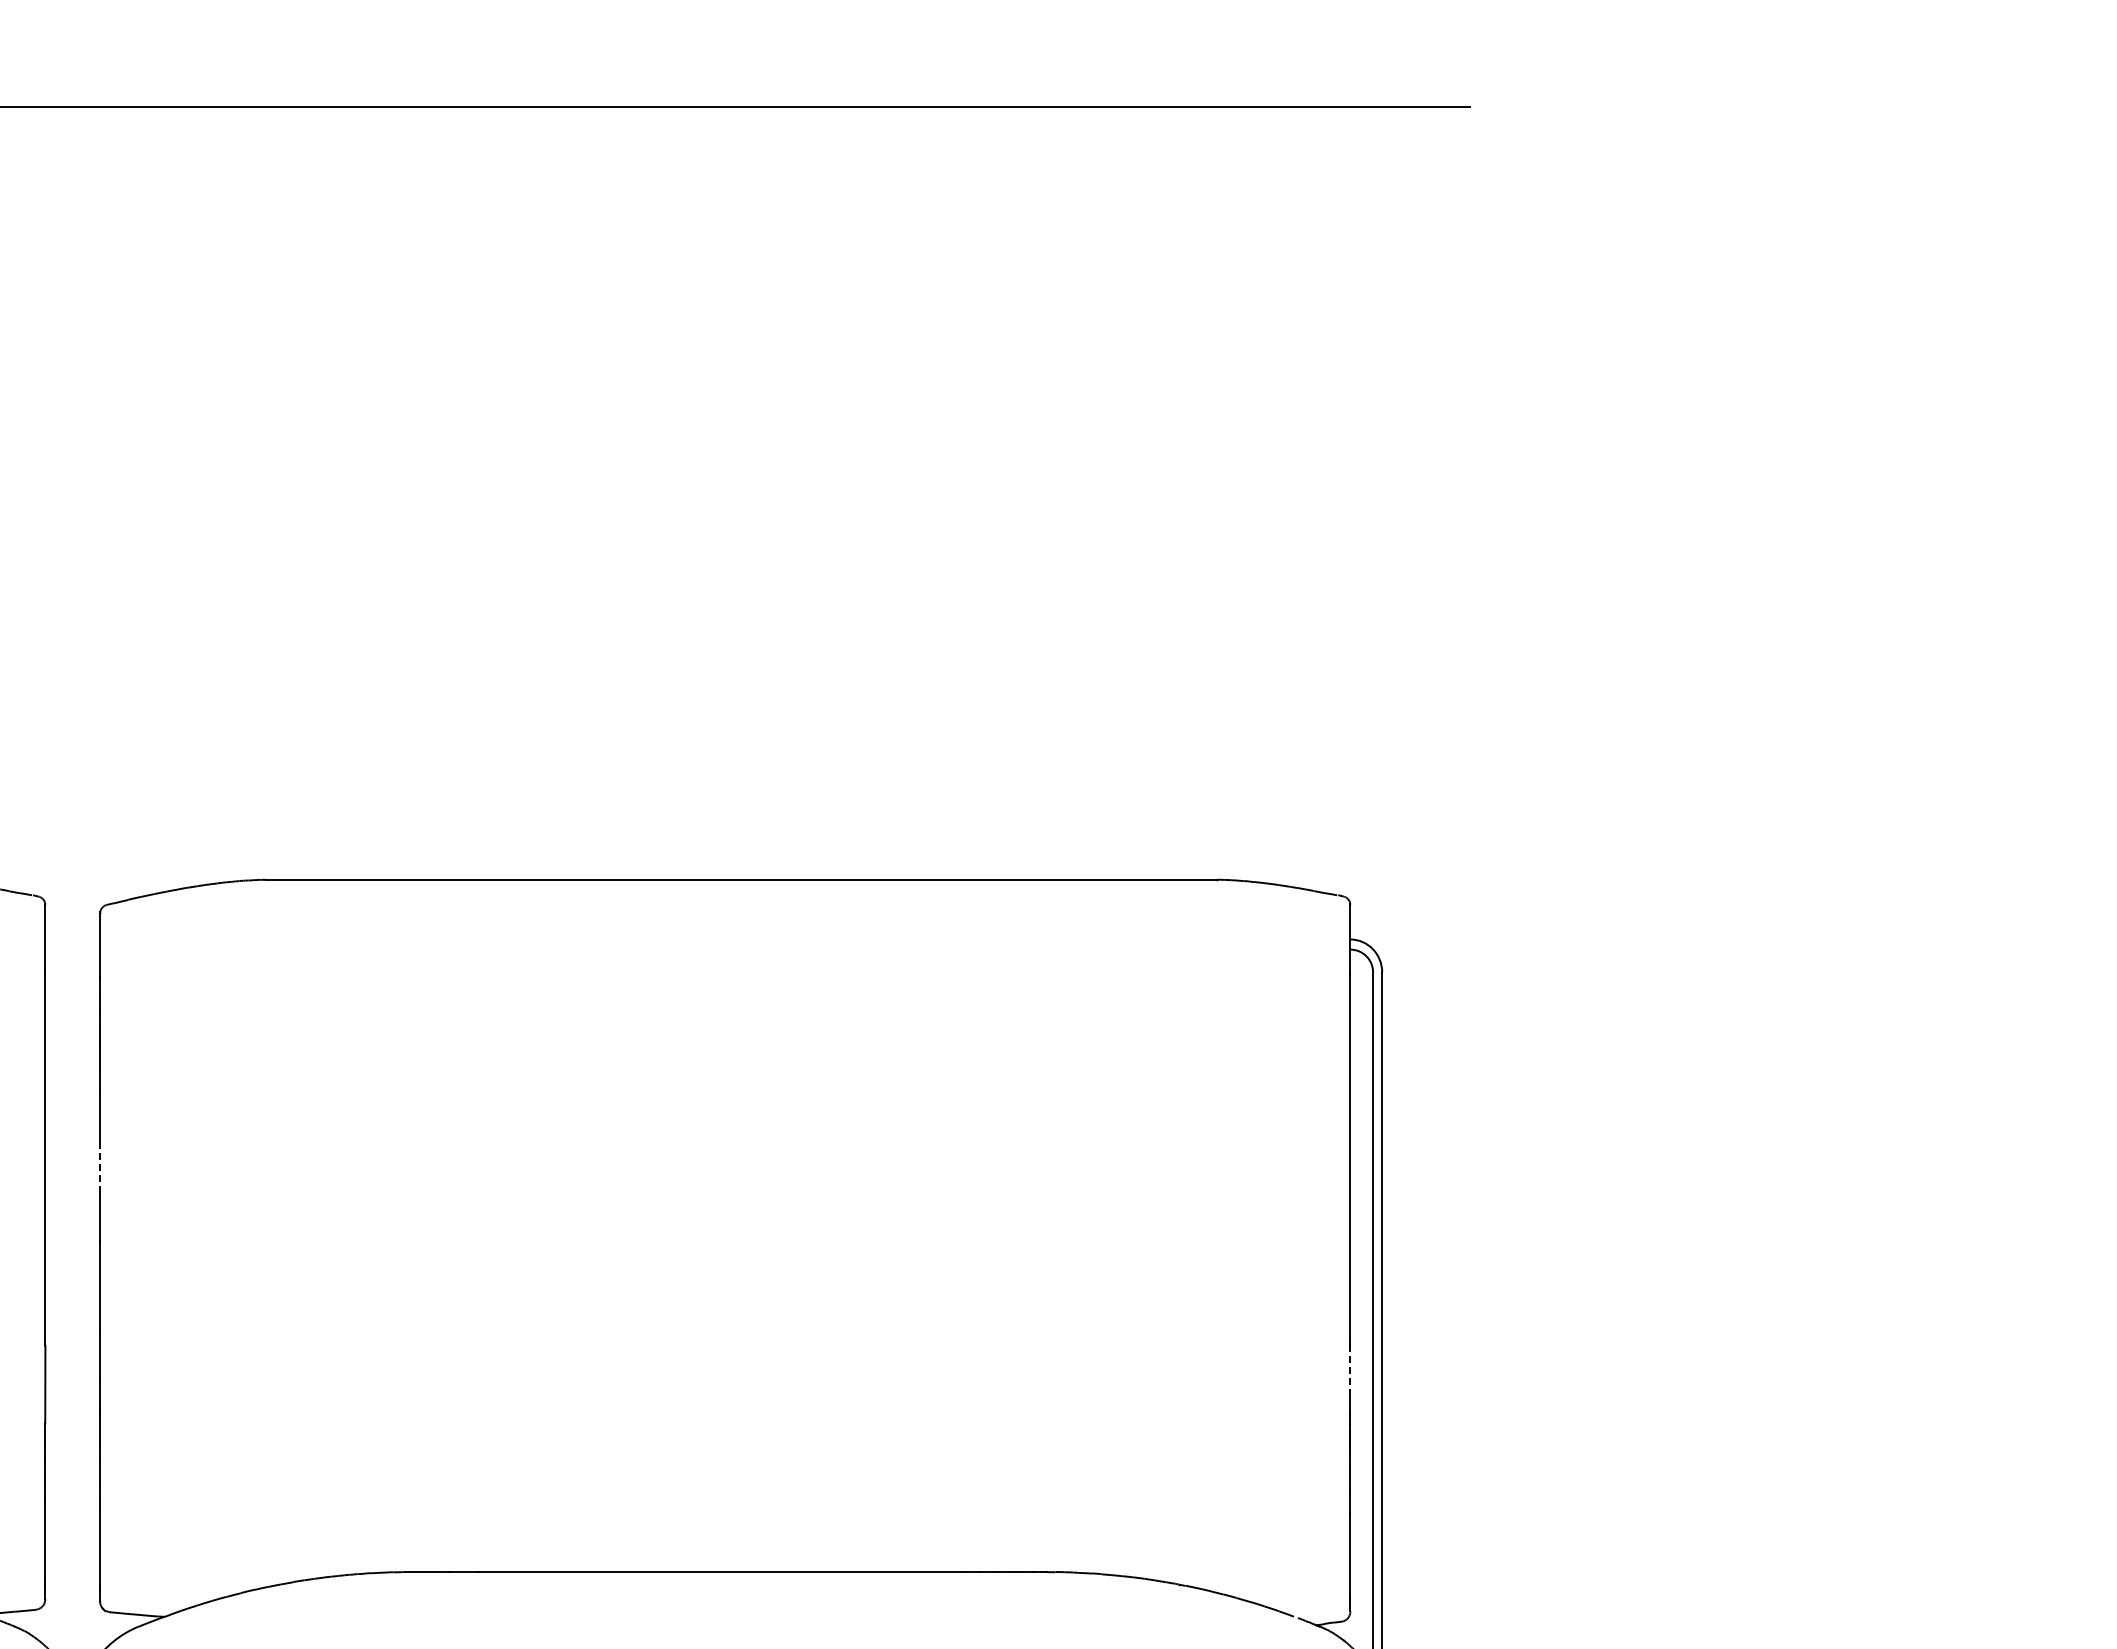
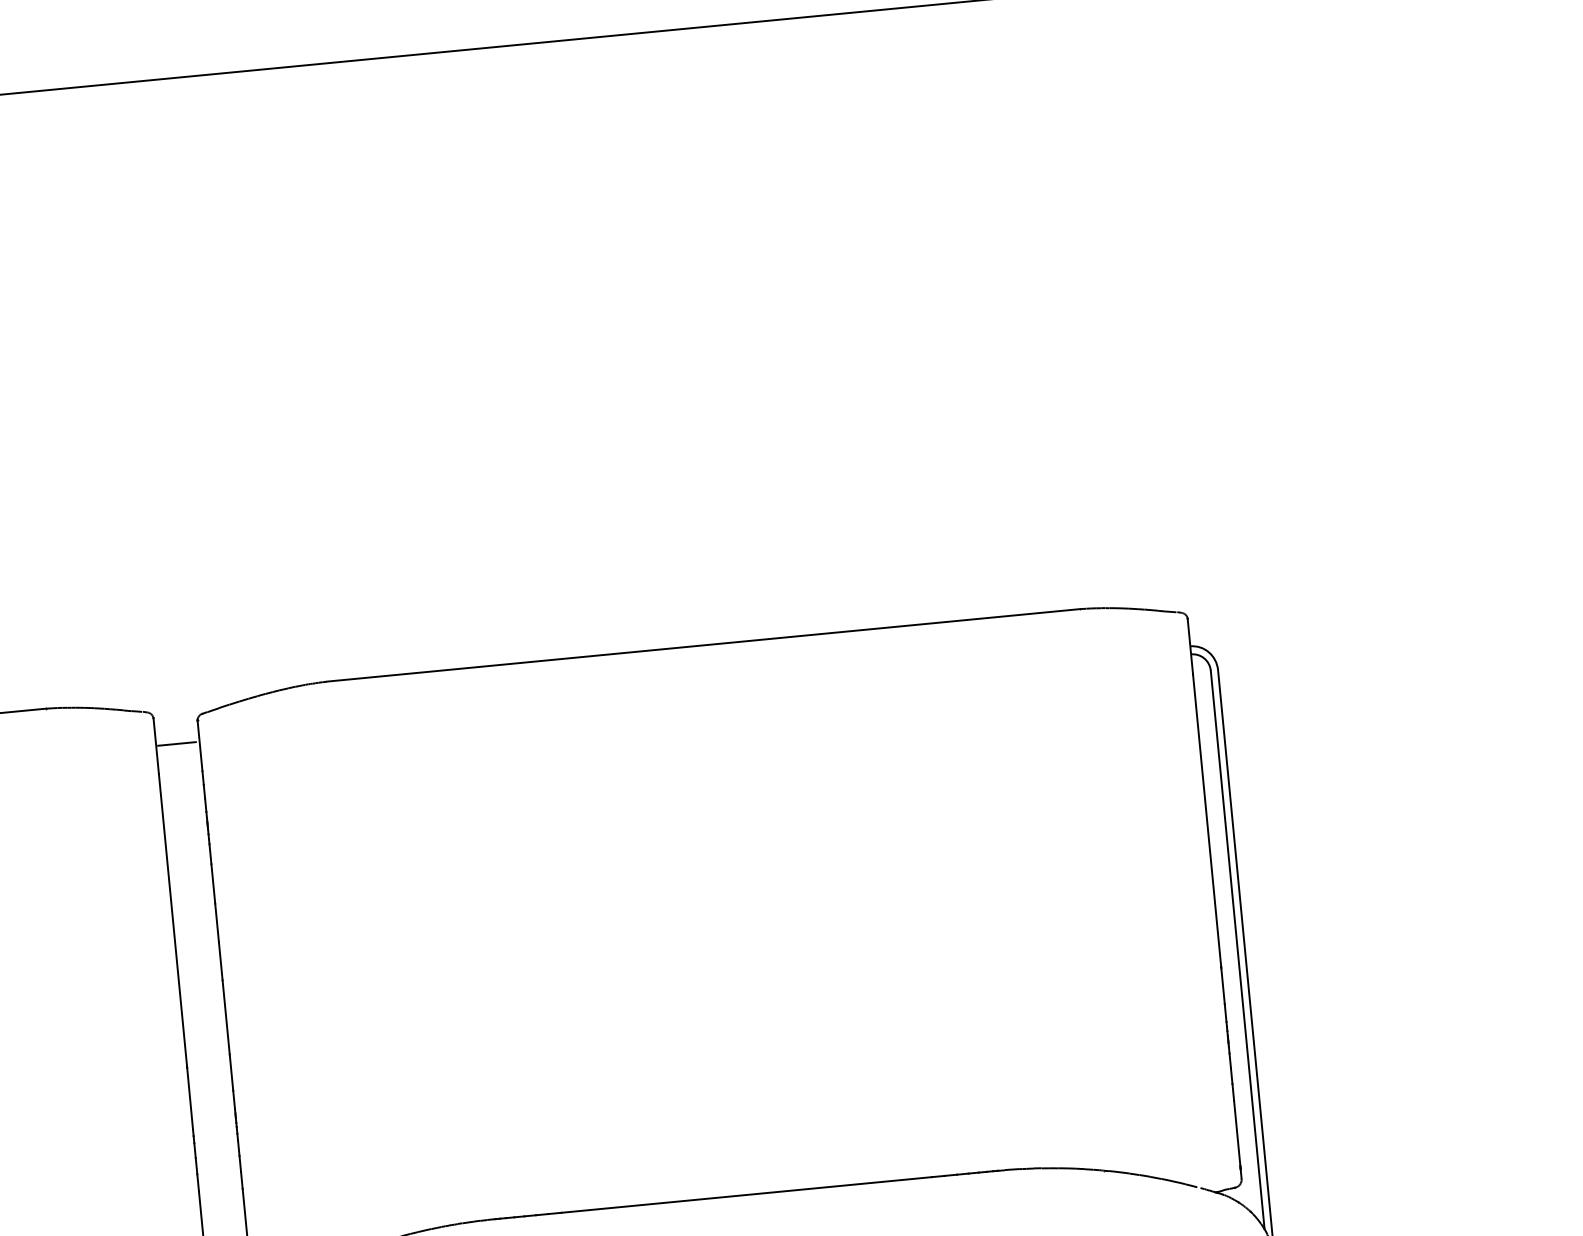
line: (71, 939) -> (176, 743), added
line: (100, 1167) -> (217, 922), dashed -> solid
line: (1350, 1367) -> (1223, 985), dashed -> solid

